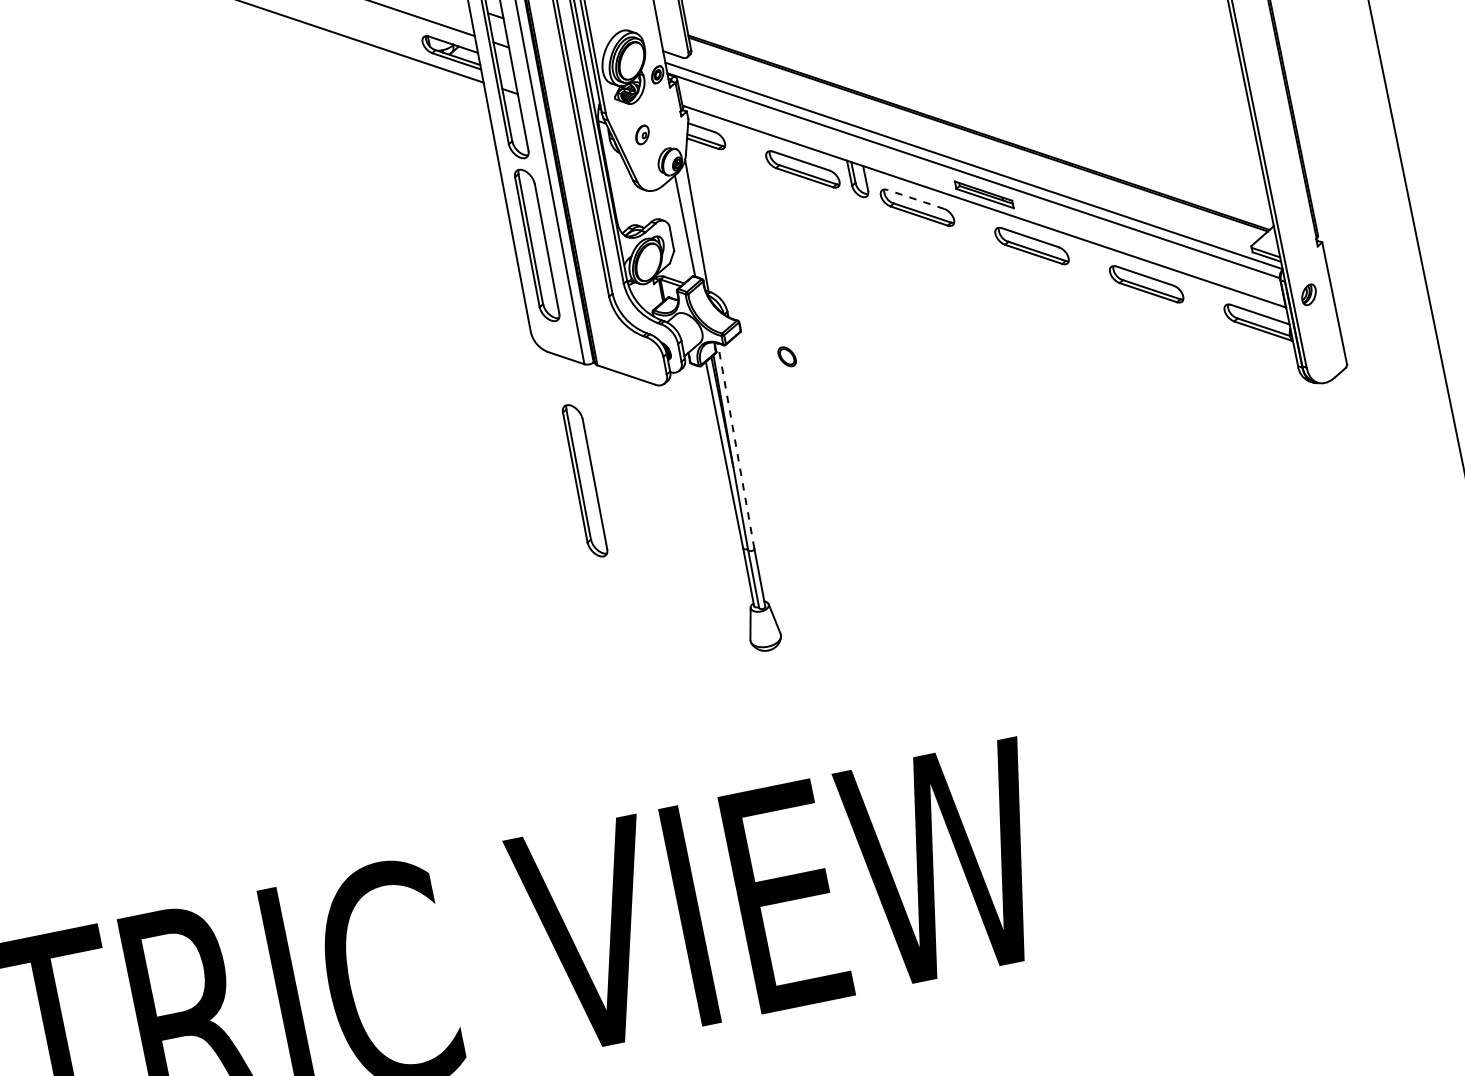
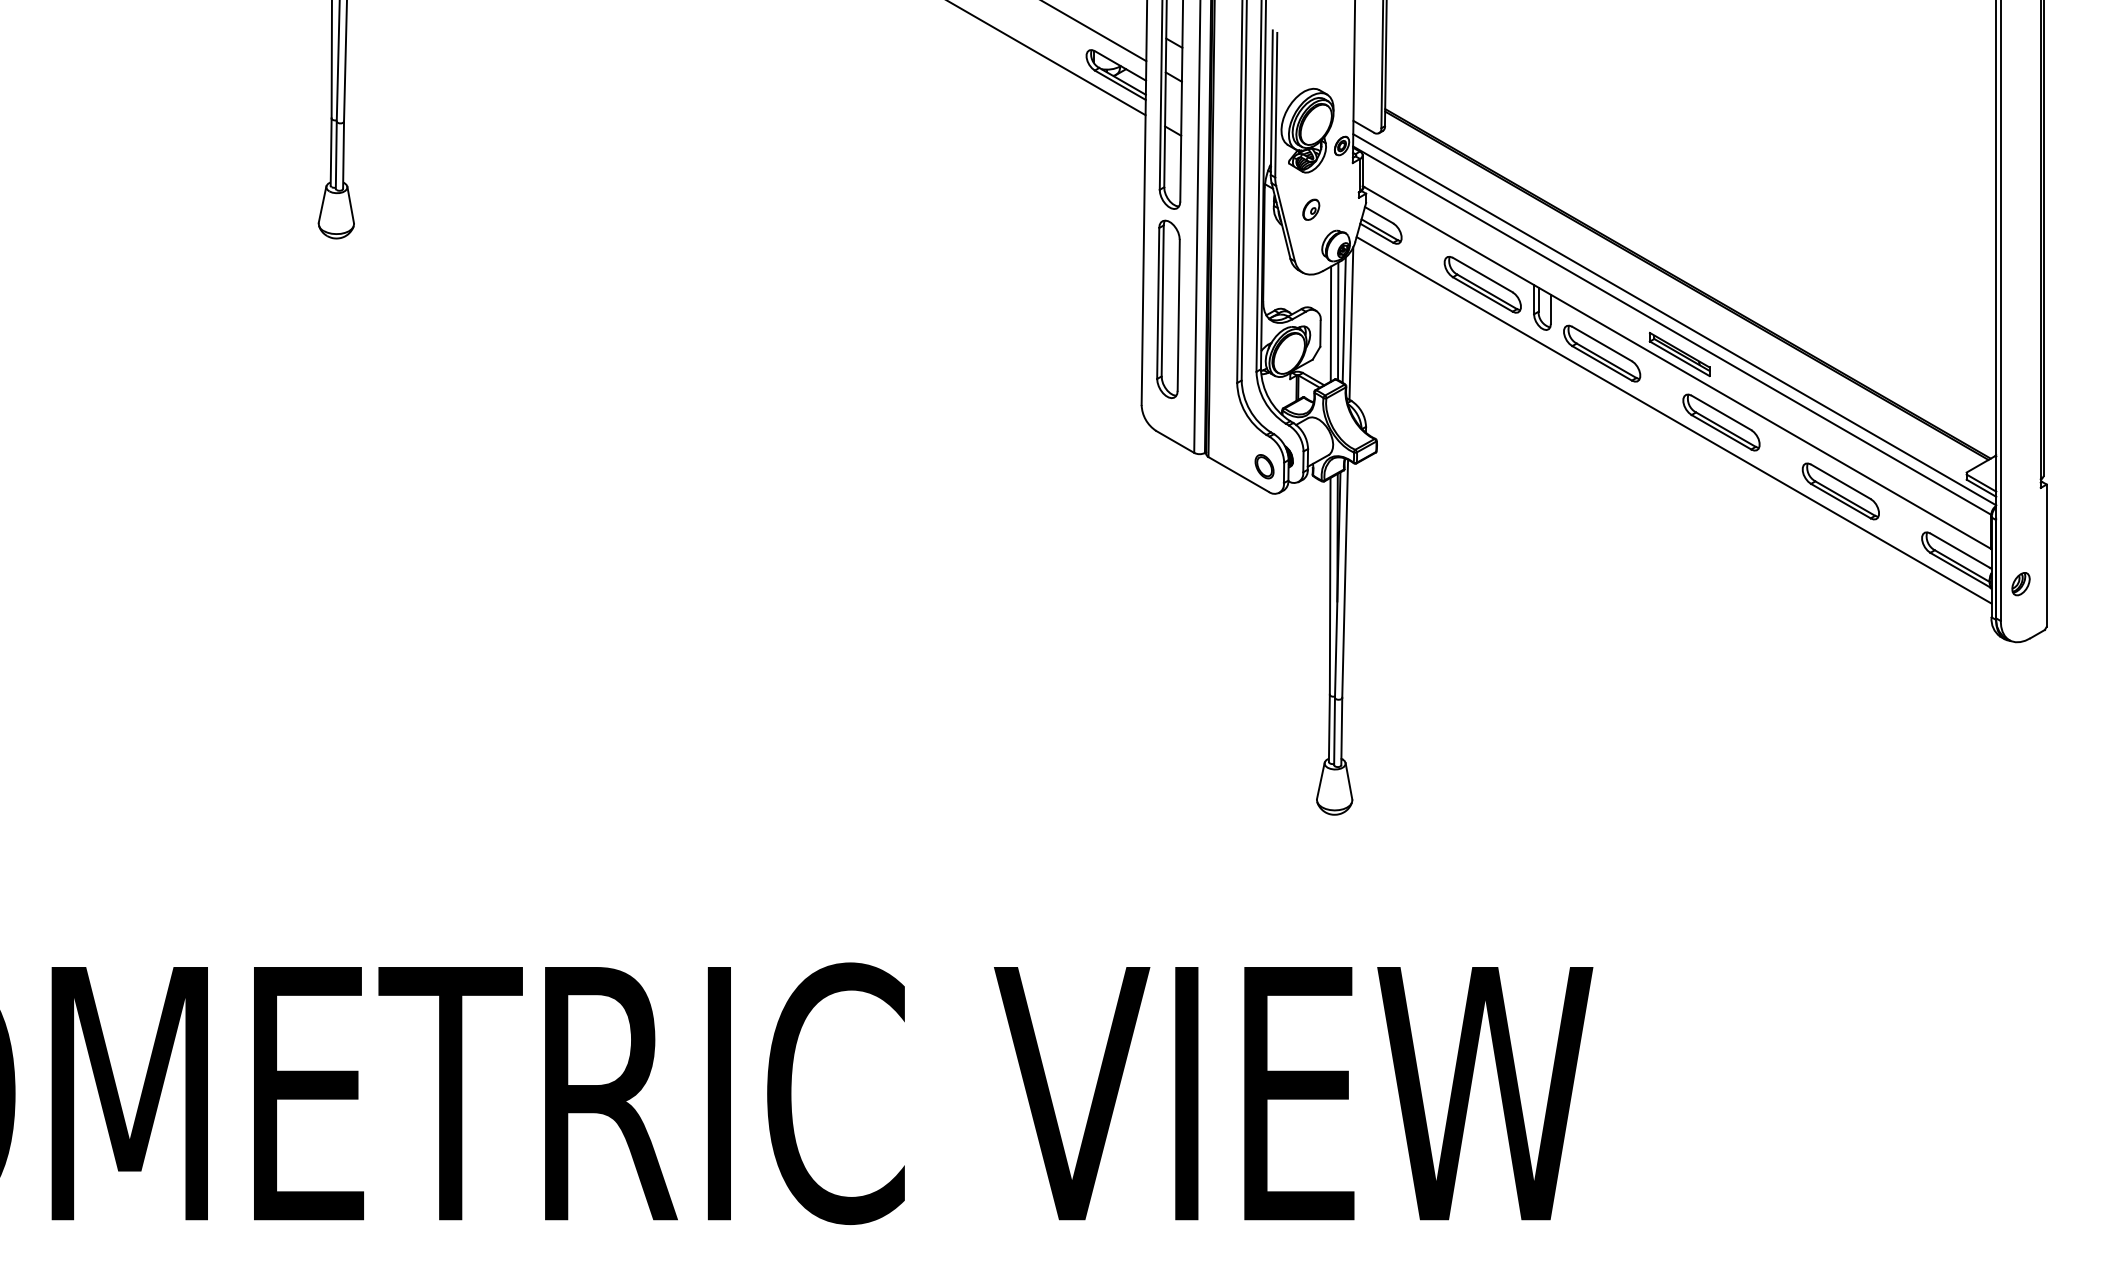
line: (915, 199) -> (1601, 343), dashed -> solid
line: (689, 223) -> (1343, 319), added
line: (678, 229) -> (1330, 323), added
line: (990, 252) -> (1673, 420), added
part: (1308, 295) -> (2020, 584), moved
part: (787, 356) -> (1264, 466), moved
line: (736, 445) -> (1345, 578), dashed -> solid
part: (584, 480) -> (1168, 582), removed

